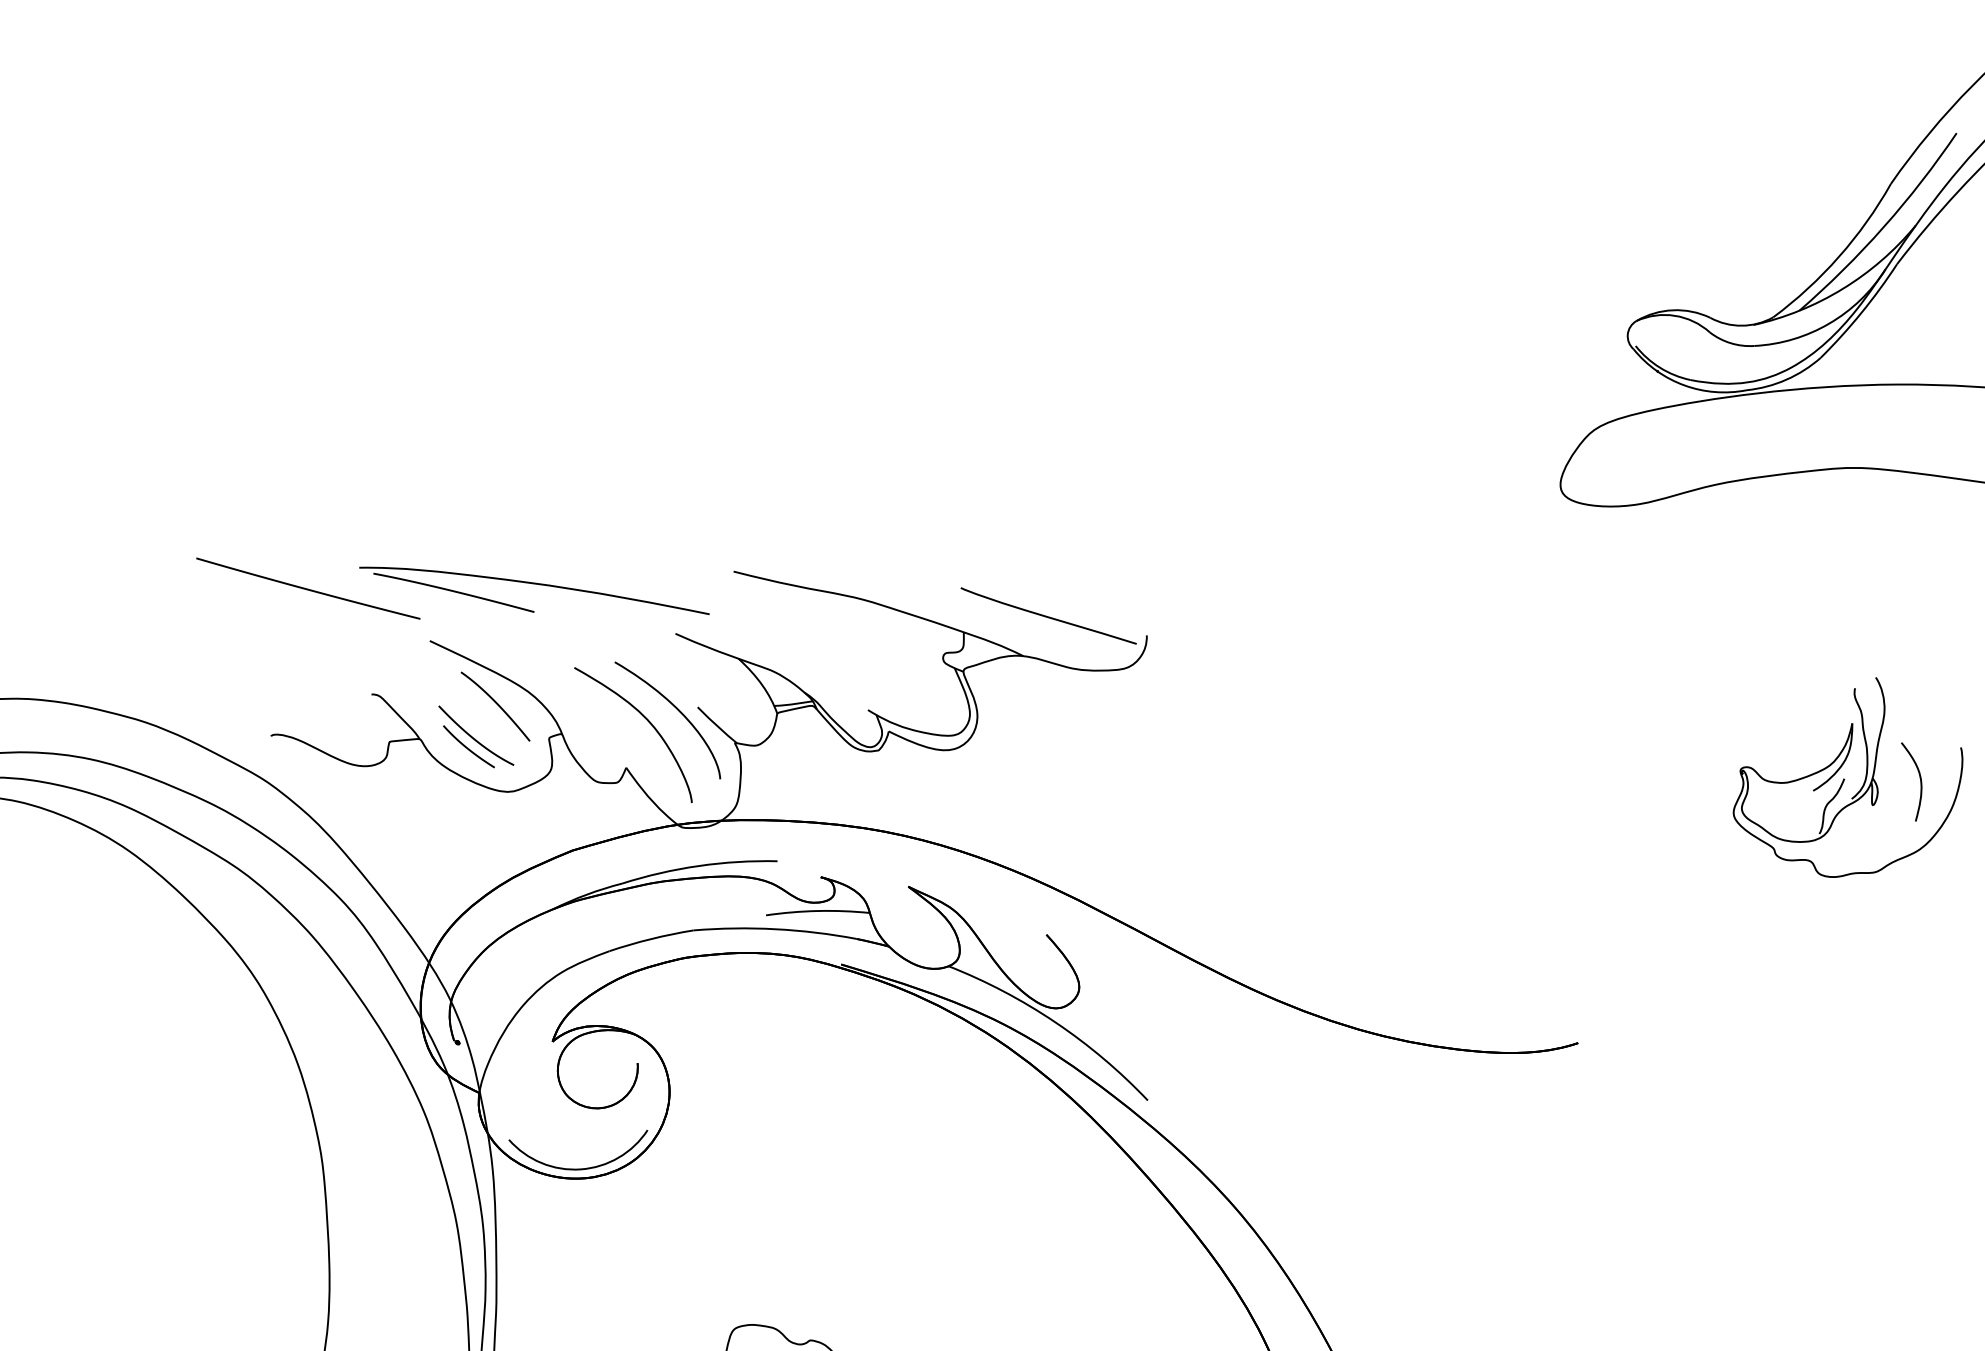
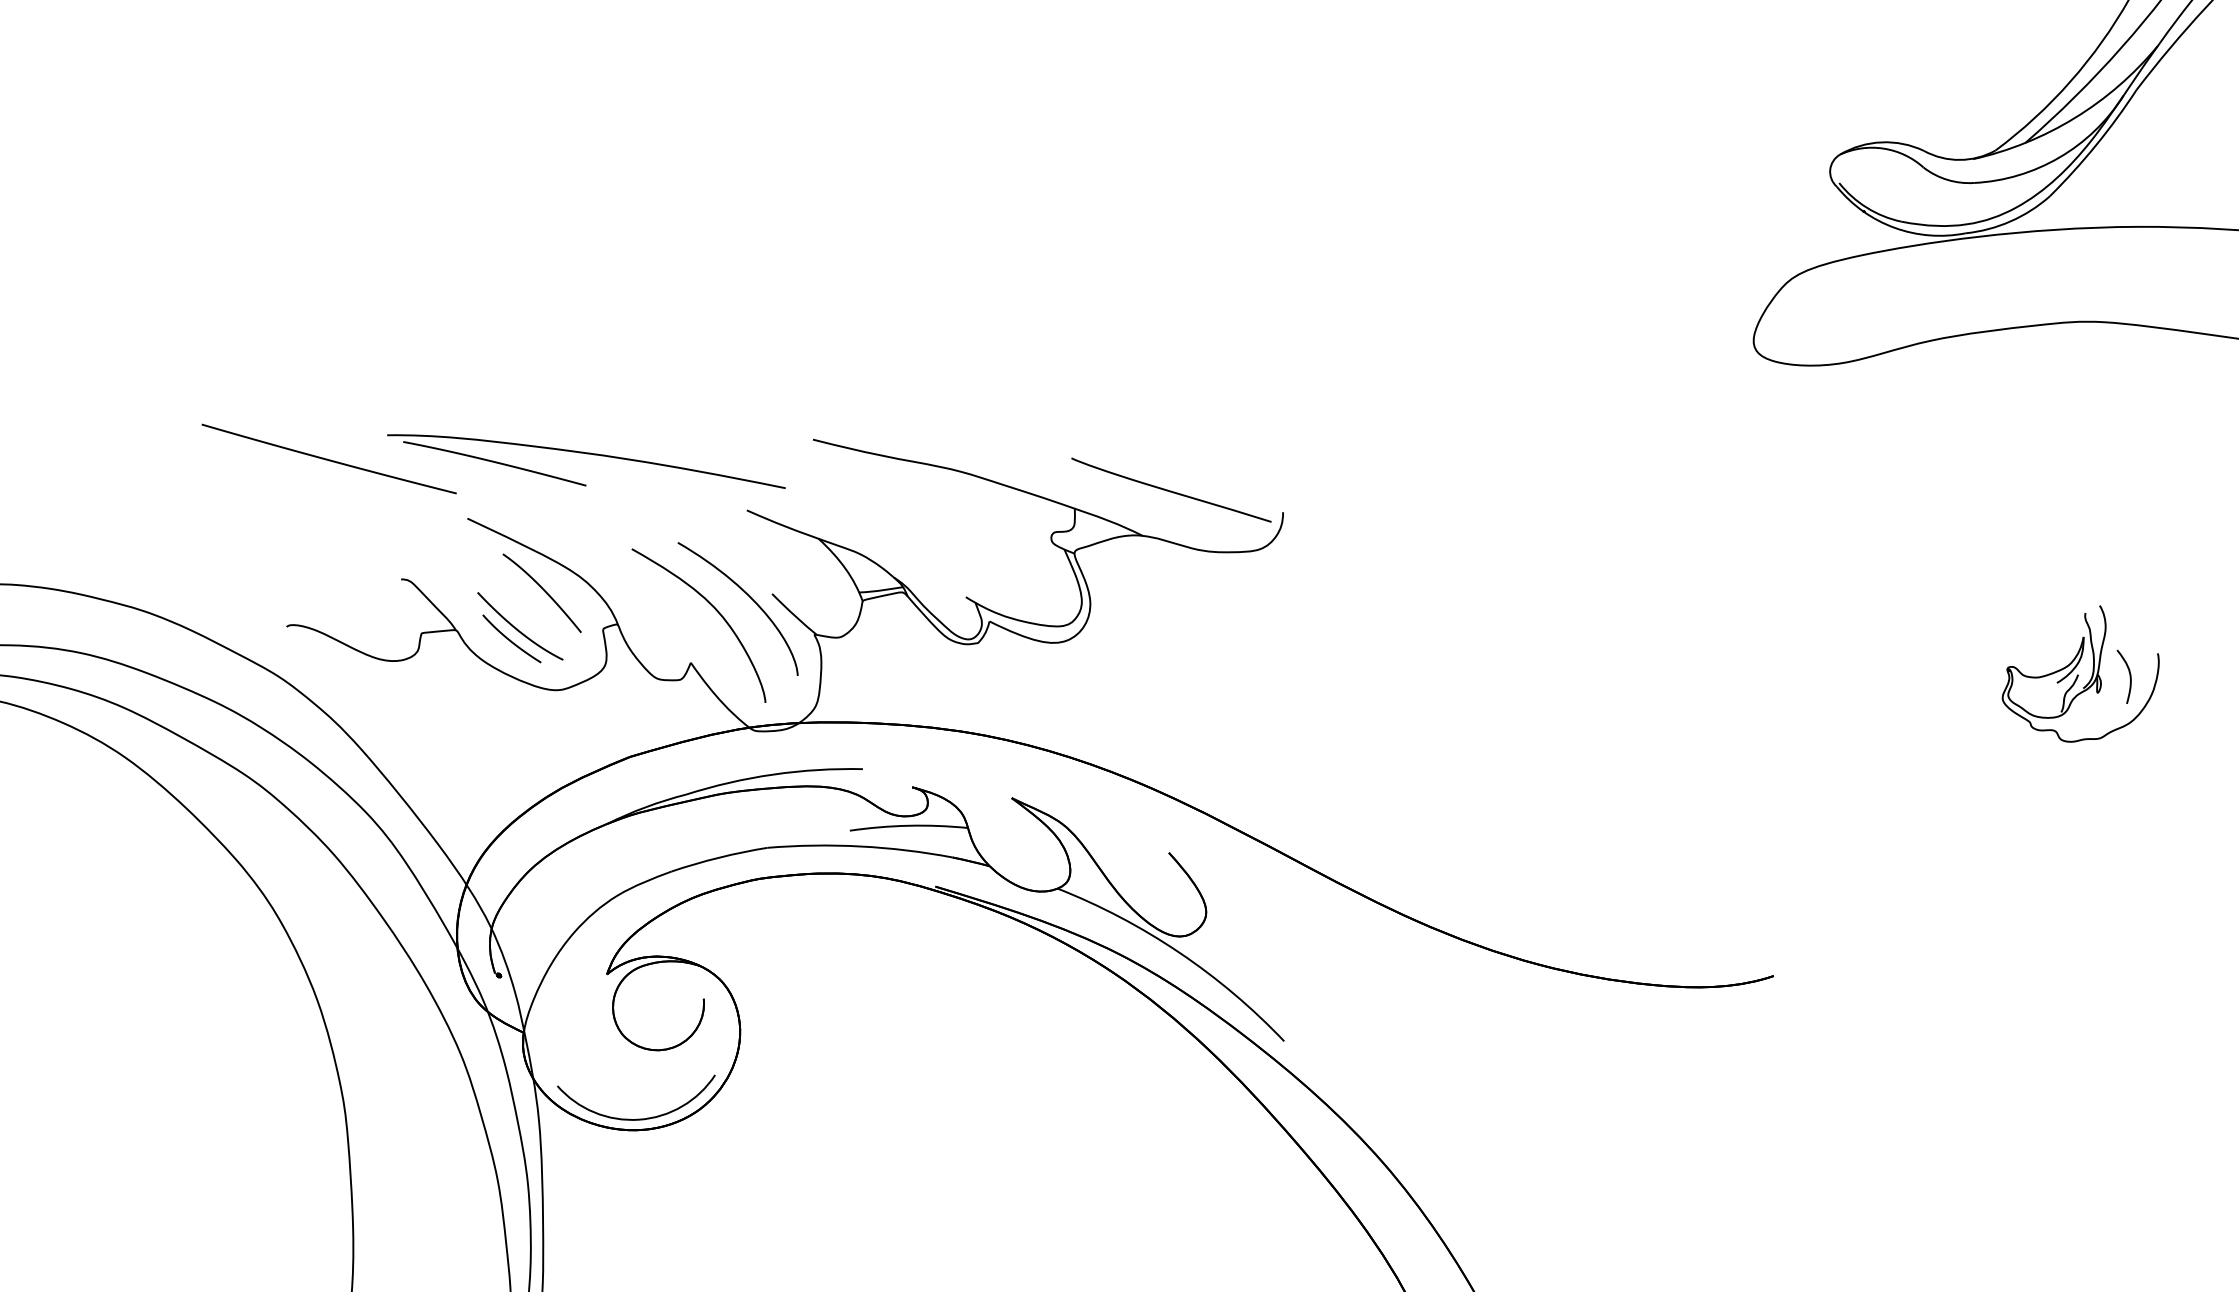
part: (1847, 777) -> (2080, 673), size x0.6

